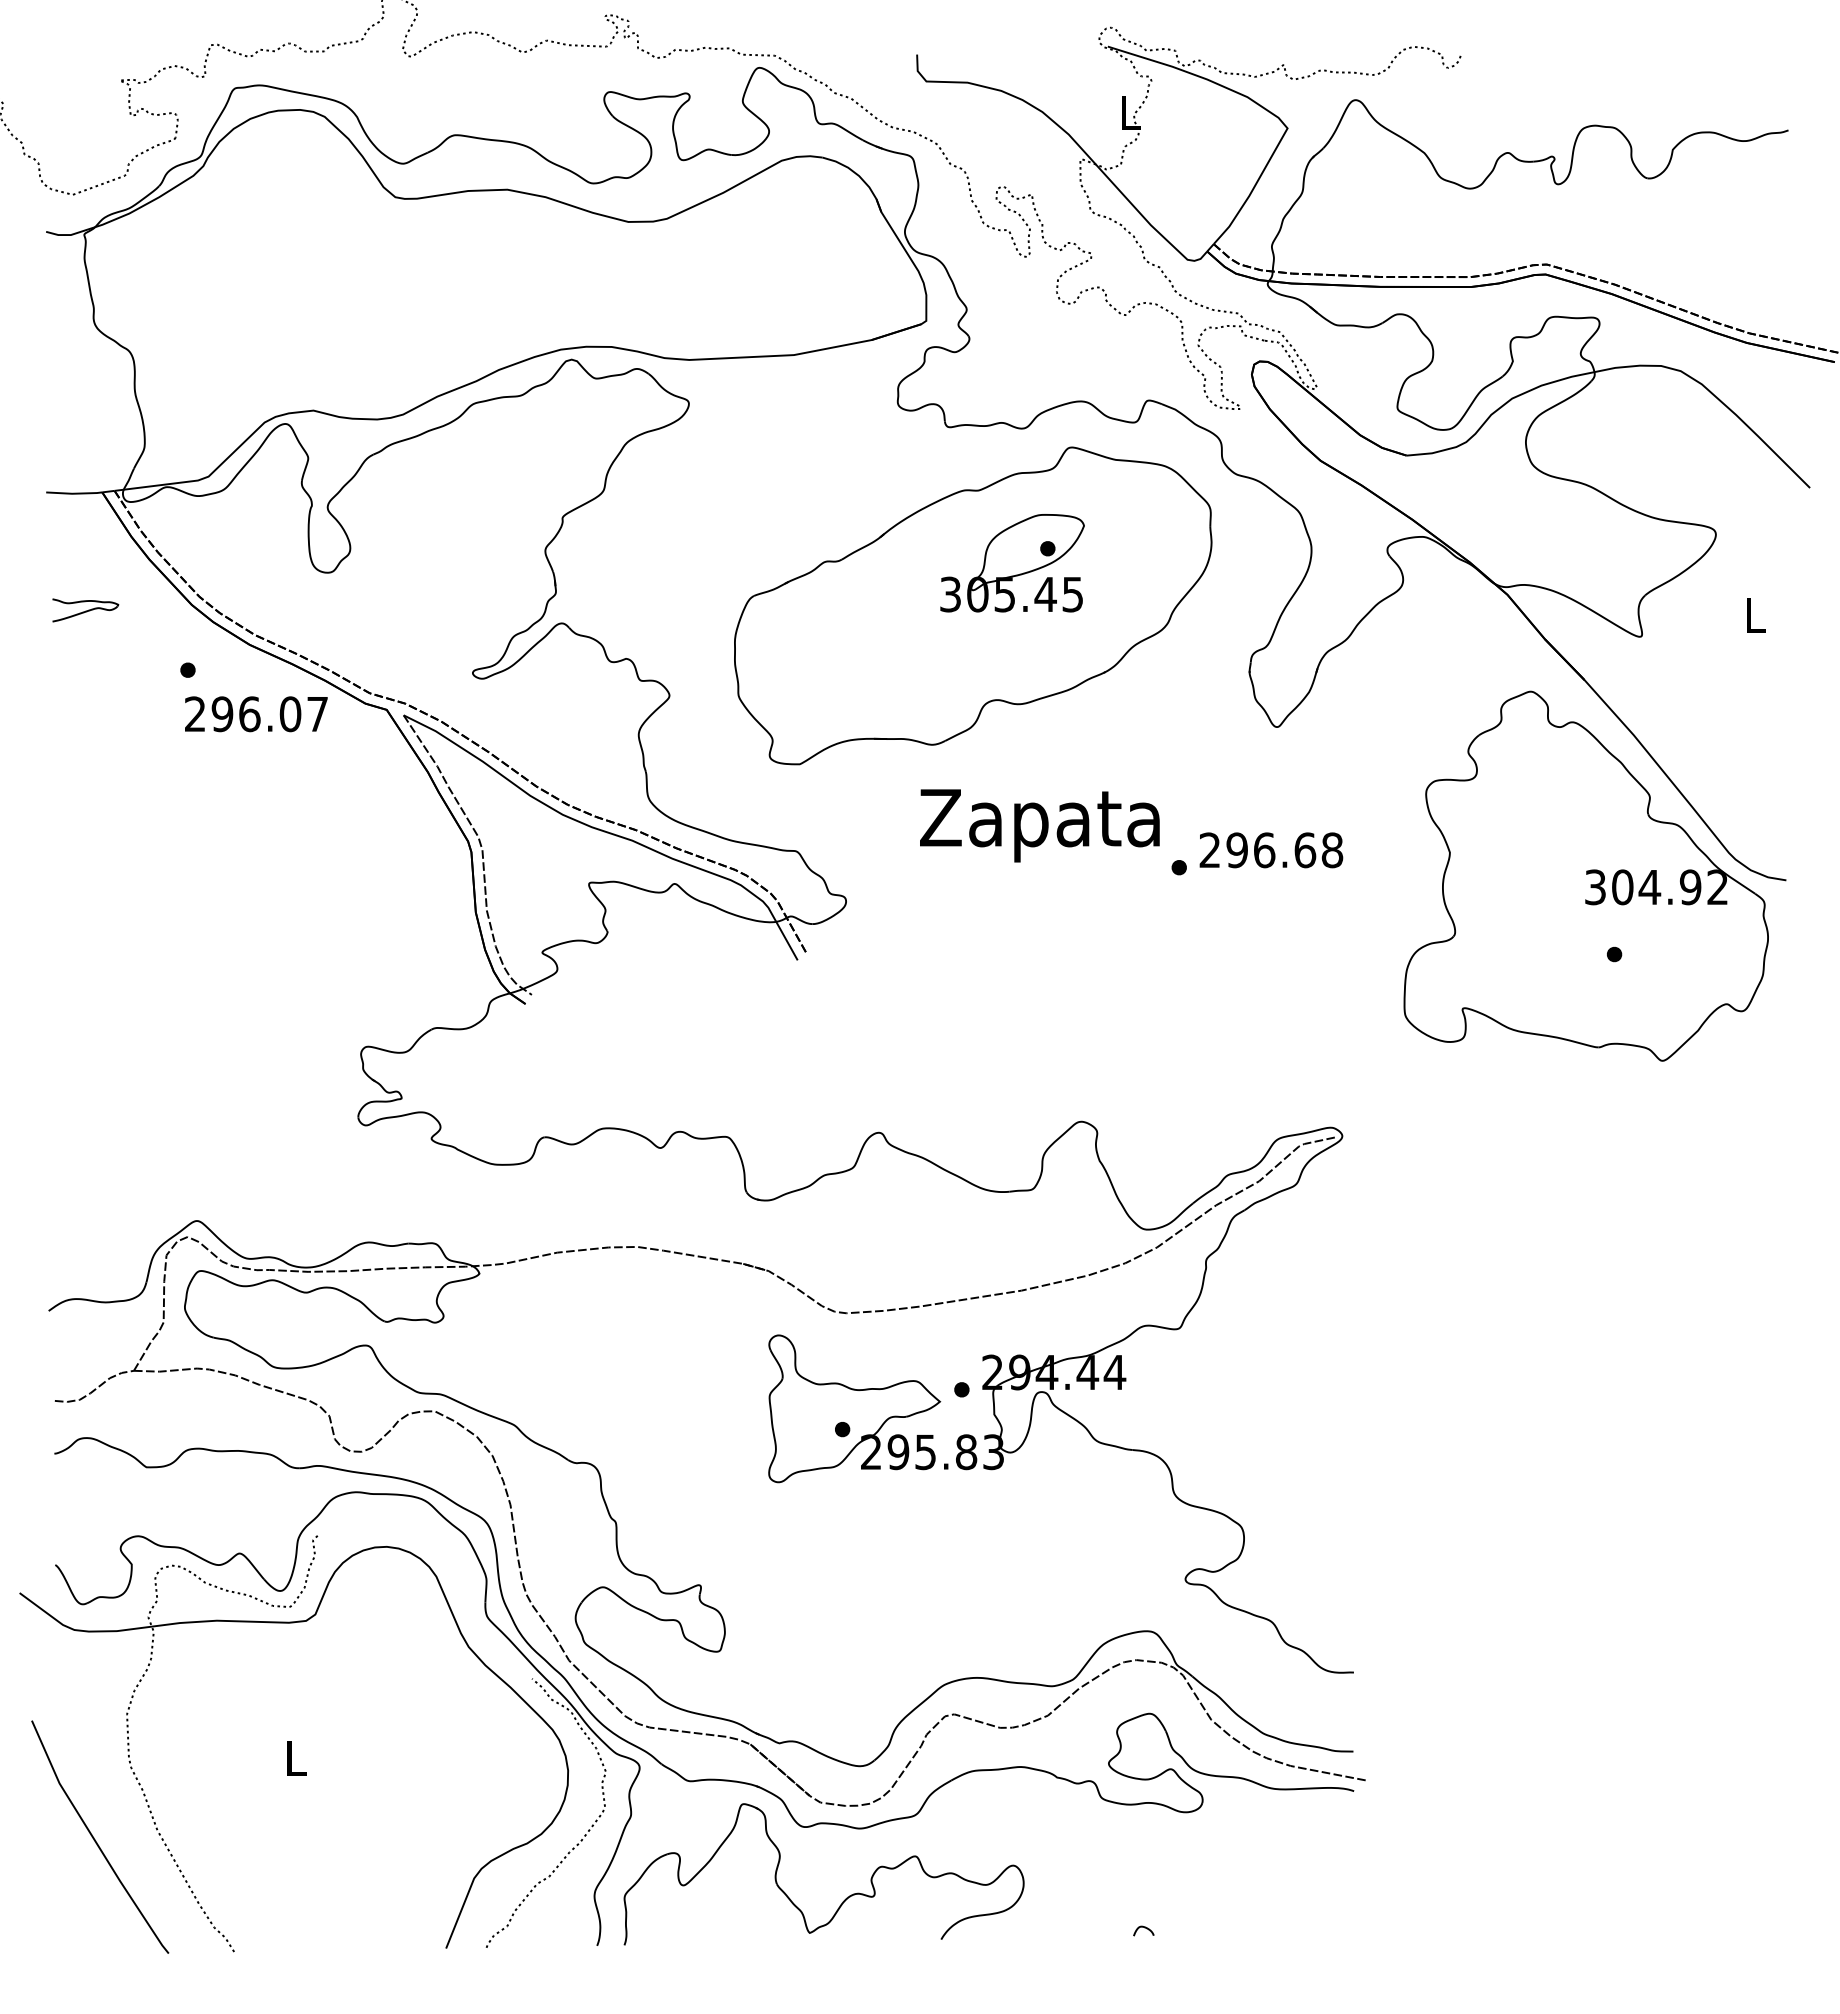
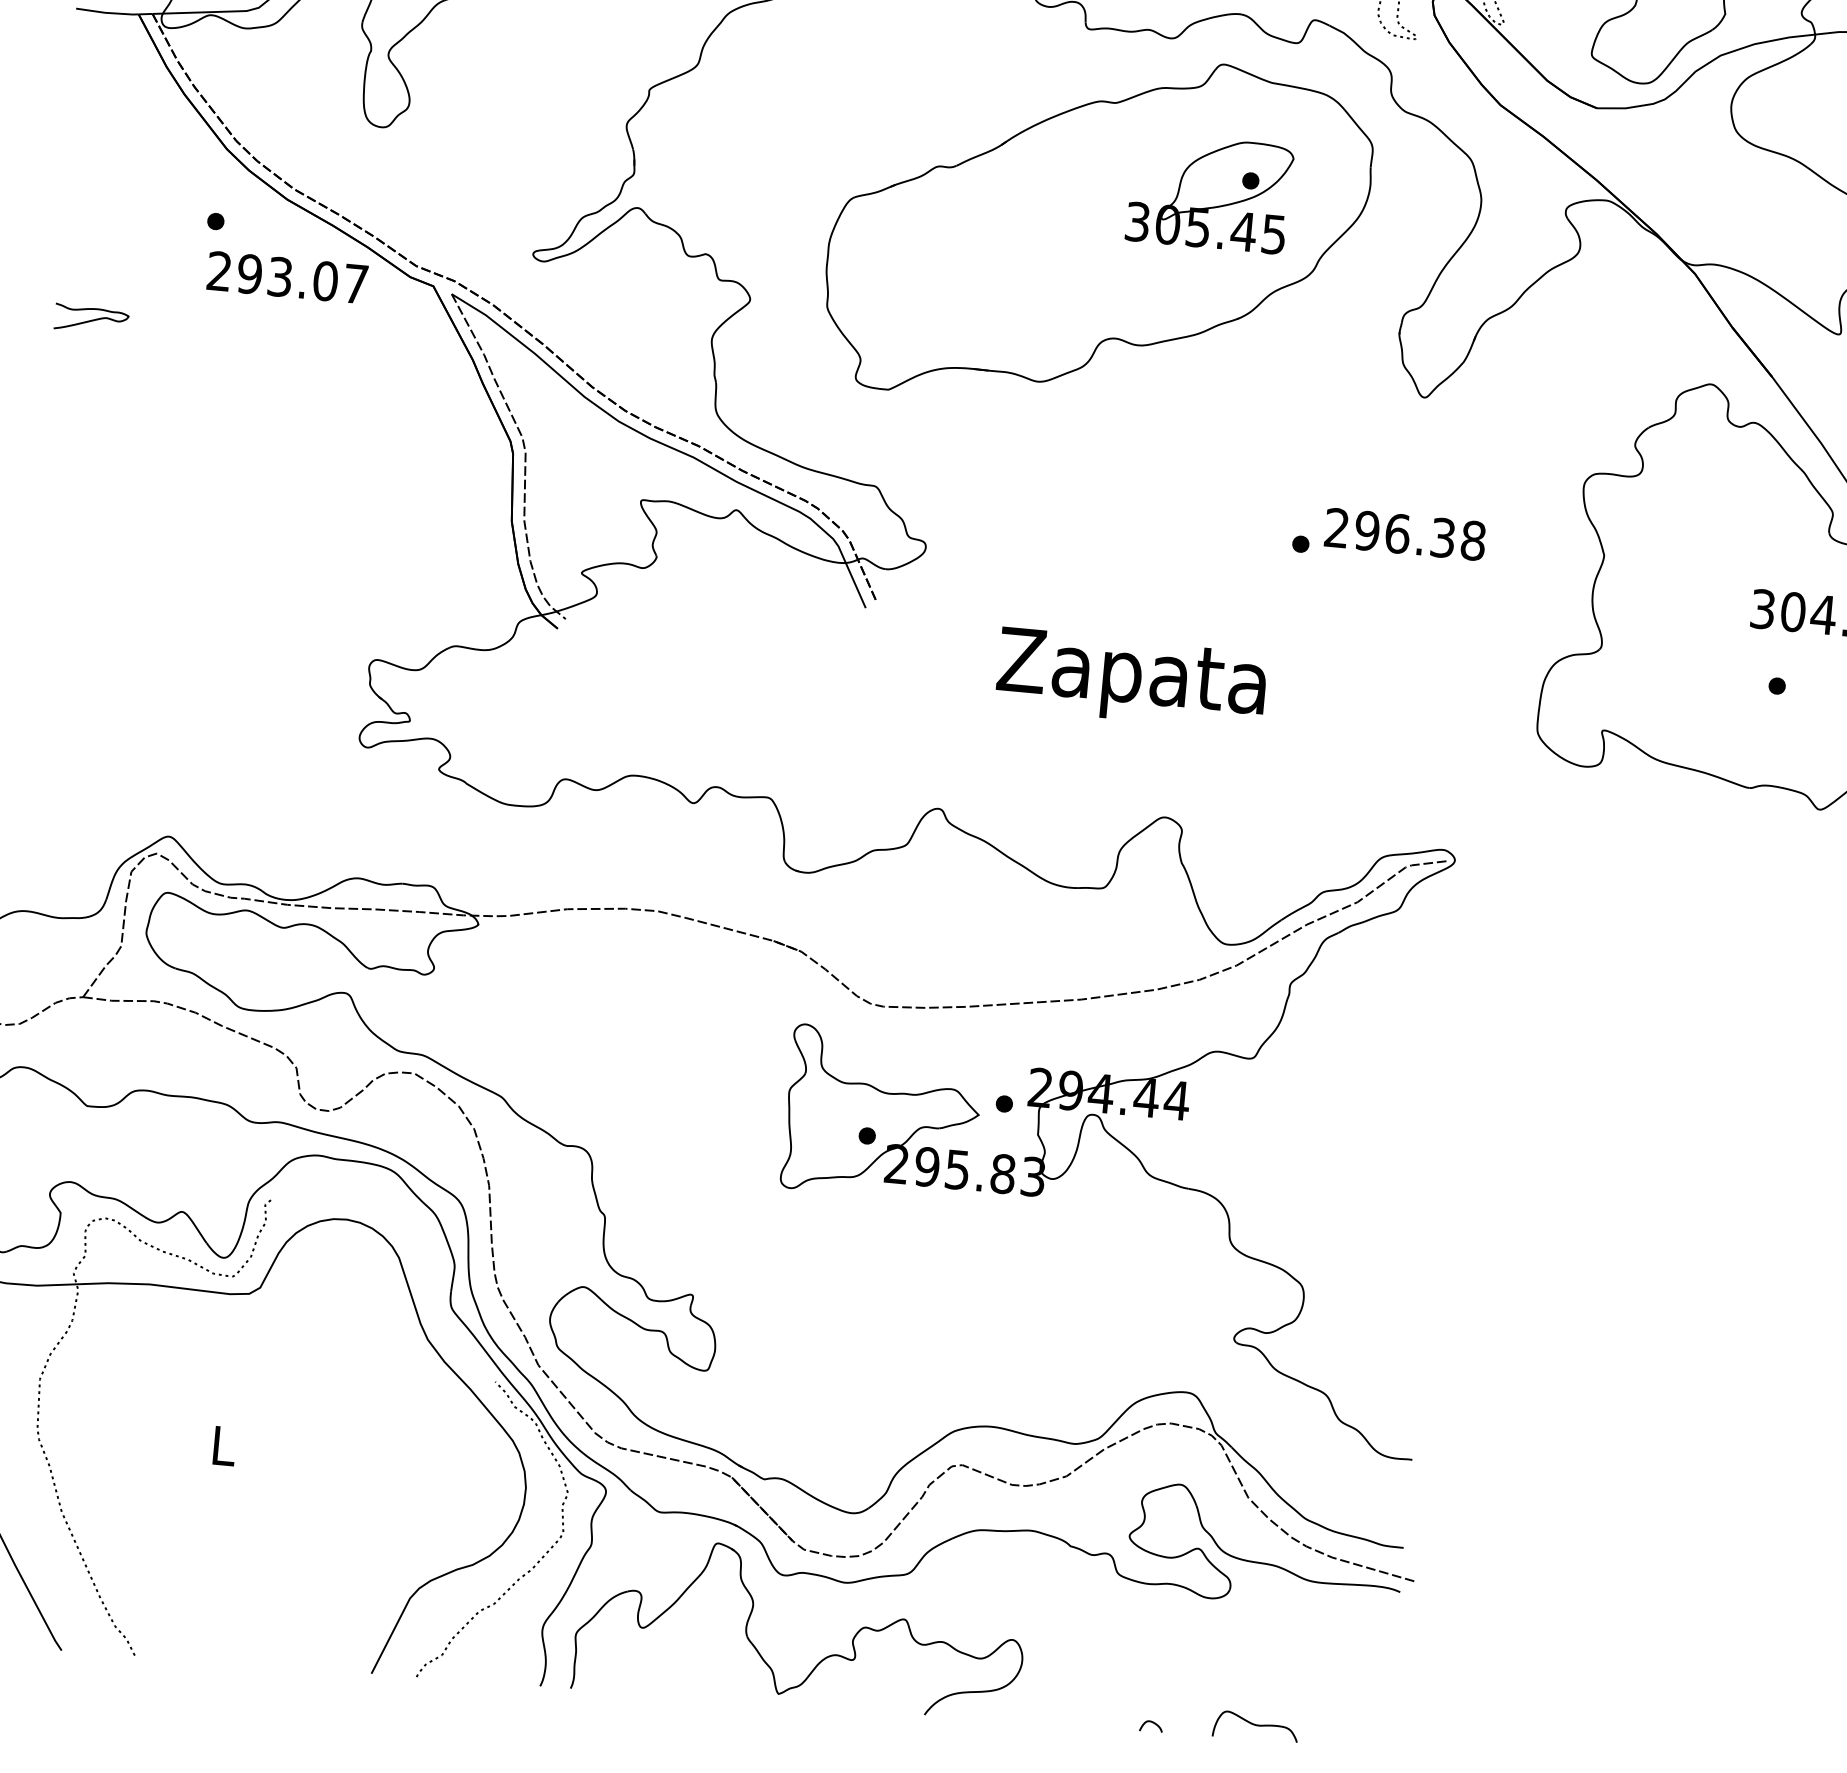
part: (1012, 563) -> (1209, 193), moved
part: (85, 610) -> (91, 319), moved
text: (249, 714) -> (279, 277), 296.07 -> 293.07
text: (1039, 825) -> (1131, 679), moved
text: (1305, 850) -> (1443, 538), 296.68 -> 296.38
curve: (1236, 1922) -> (1255, 1726), added

